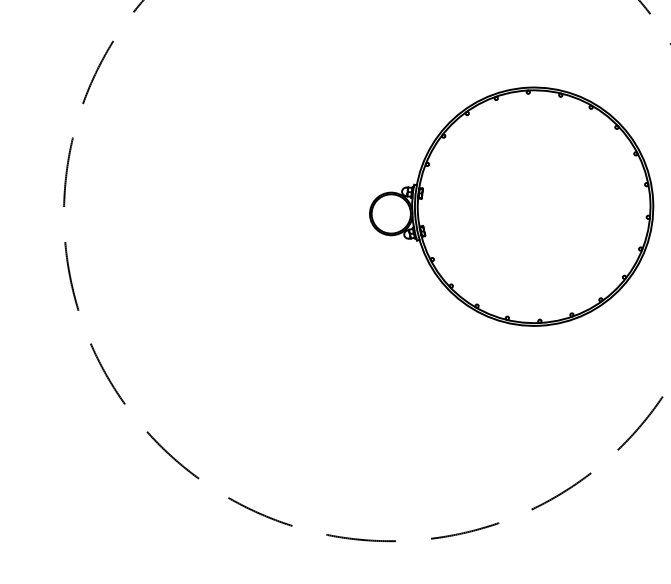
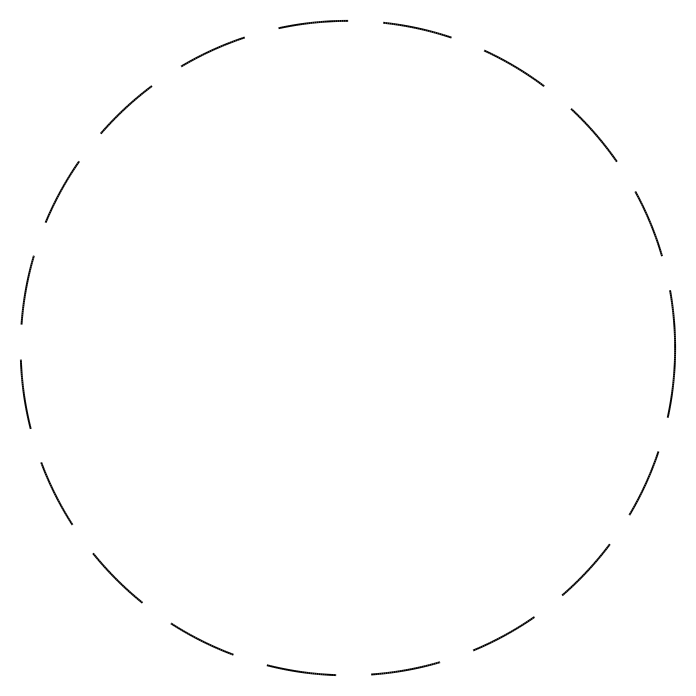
part: (510, 208) -> (467, 348), removed

